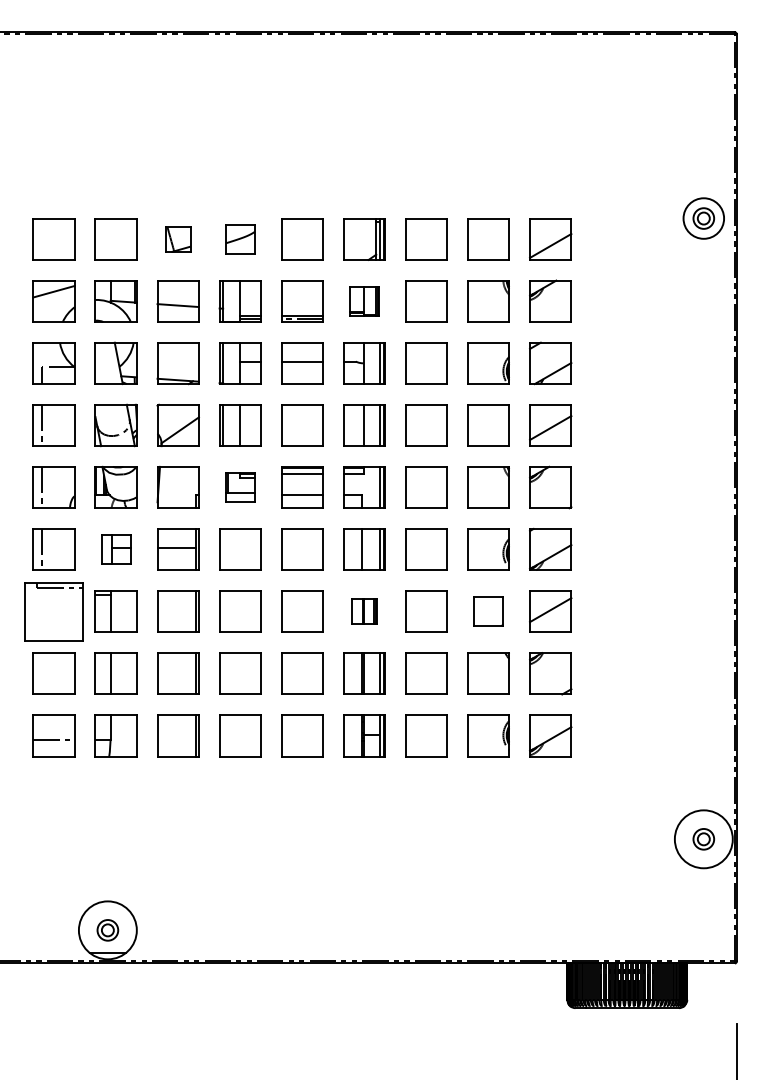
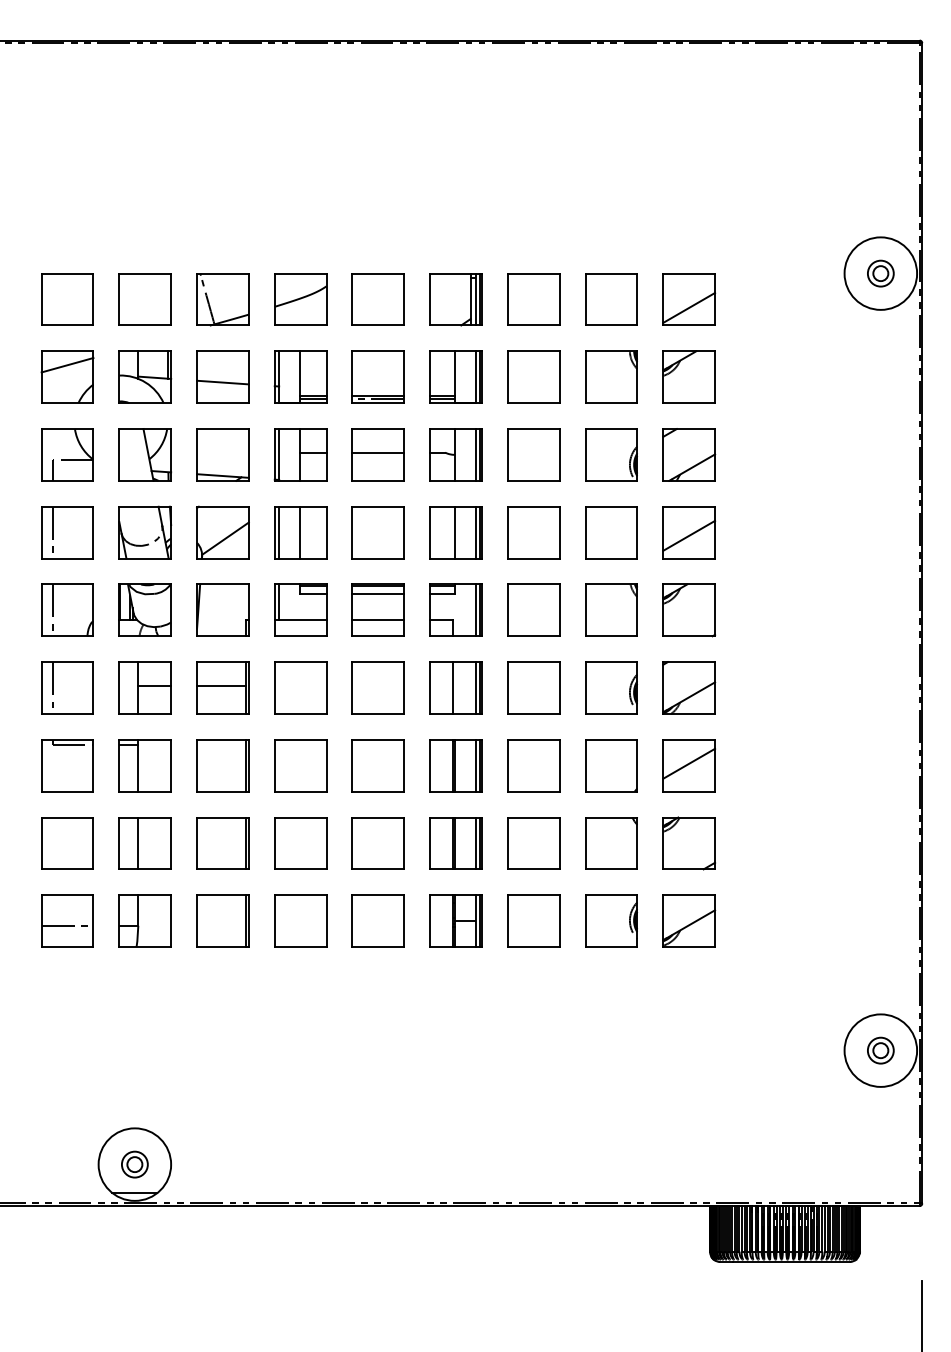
circle: (703, 218) -> (880, 273), size x1.43
part: (177, 239) -> (222, 299), size x1.67
part: (240, 239) -> (300, 299), size x1.43
part: (364, 300) -> (455, 376), size x1.43
part: (240, 486) -> (300, 609), size x1.43
part: (115, 549) -> (144, 687), size x1.43
part: (54, 611) -> (67, 765), size x0.71
part: (364, 611) -> (455, 765), size x1.67
part: (488, 611) -> (611, 765), size x1.43

